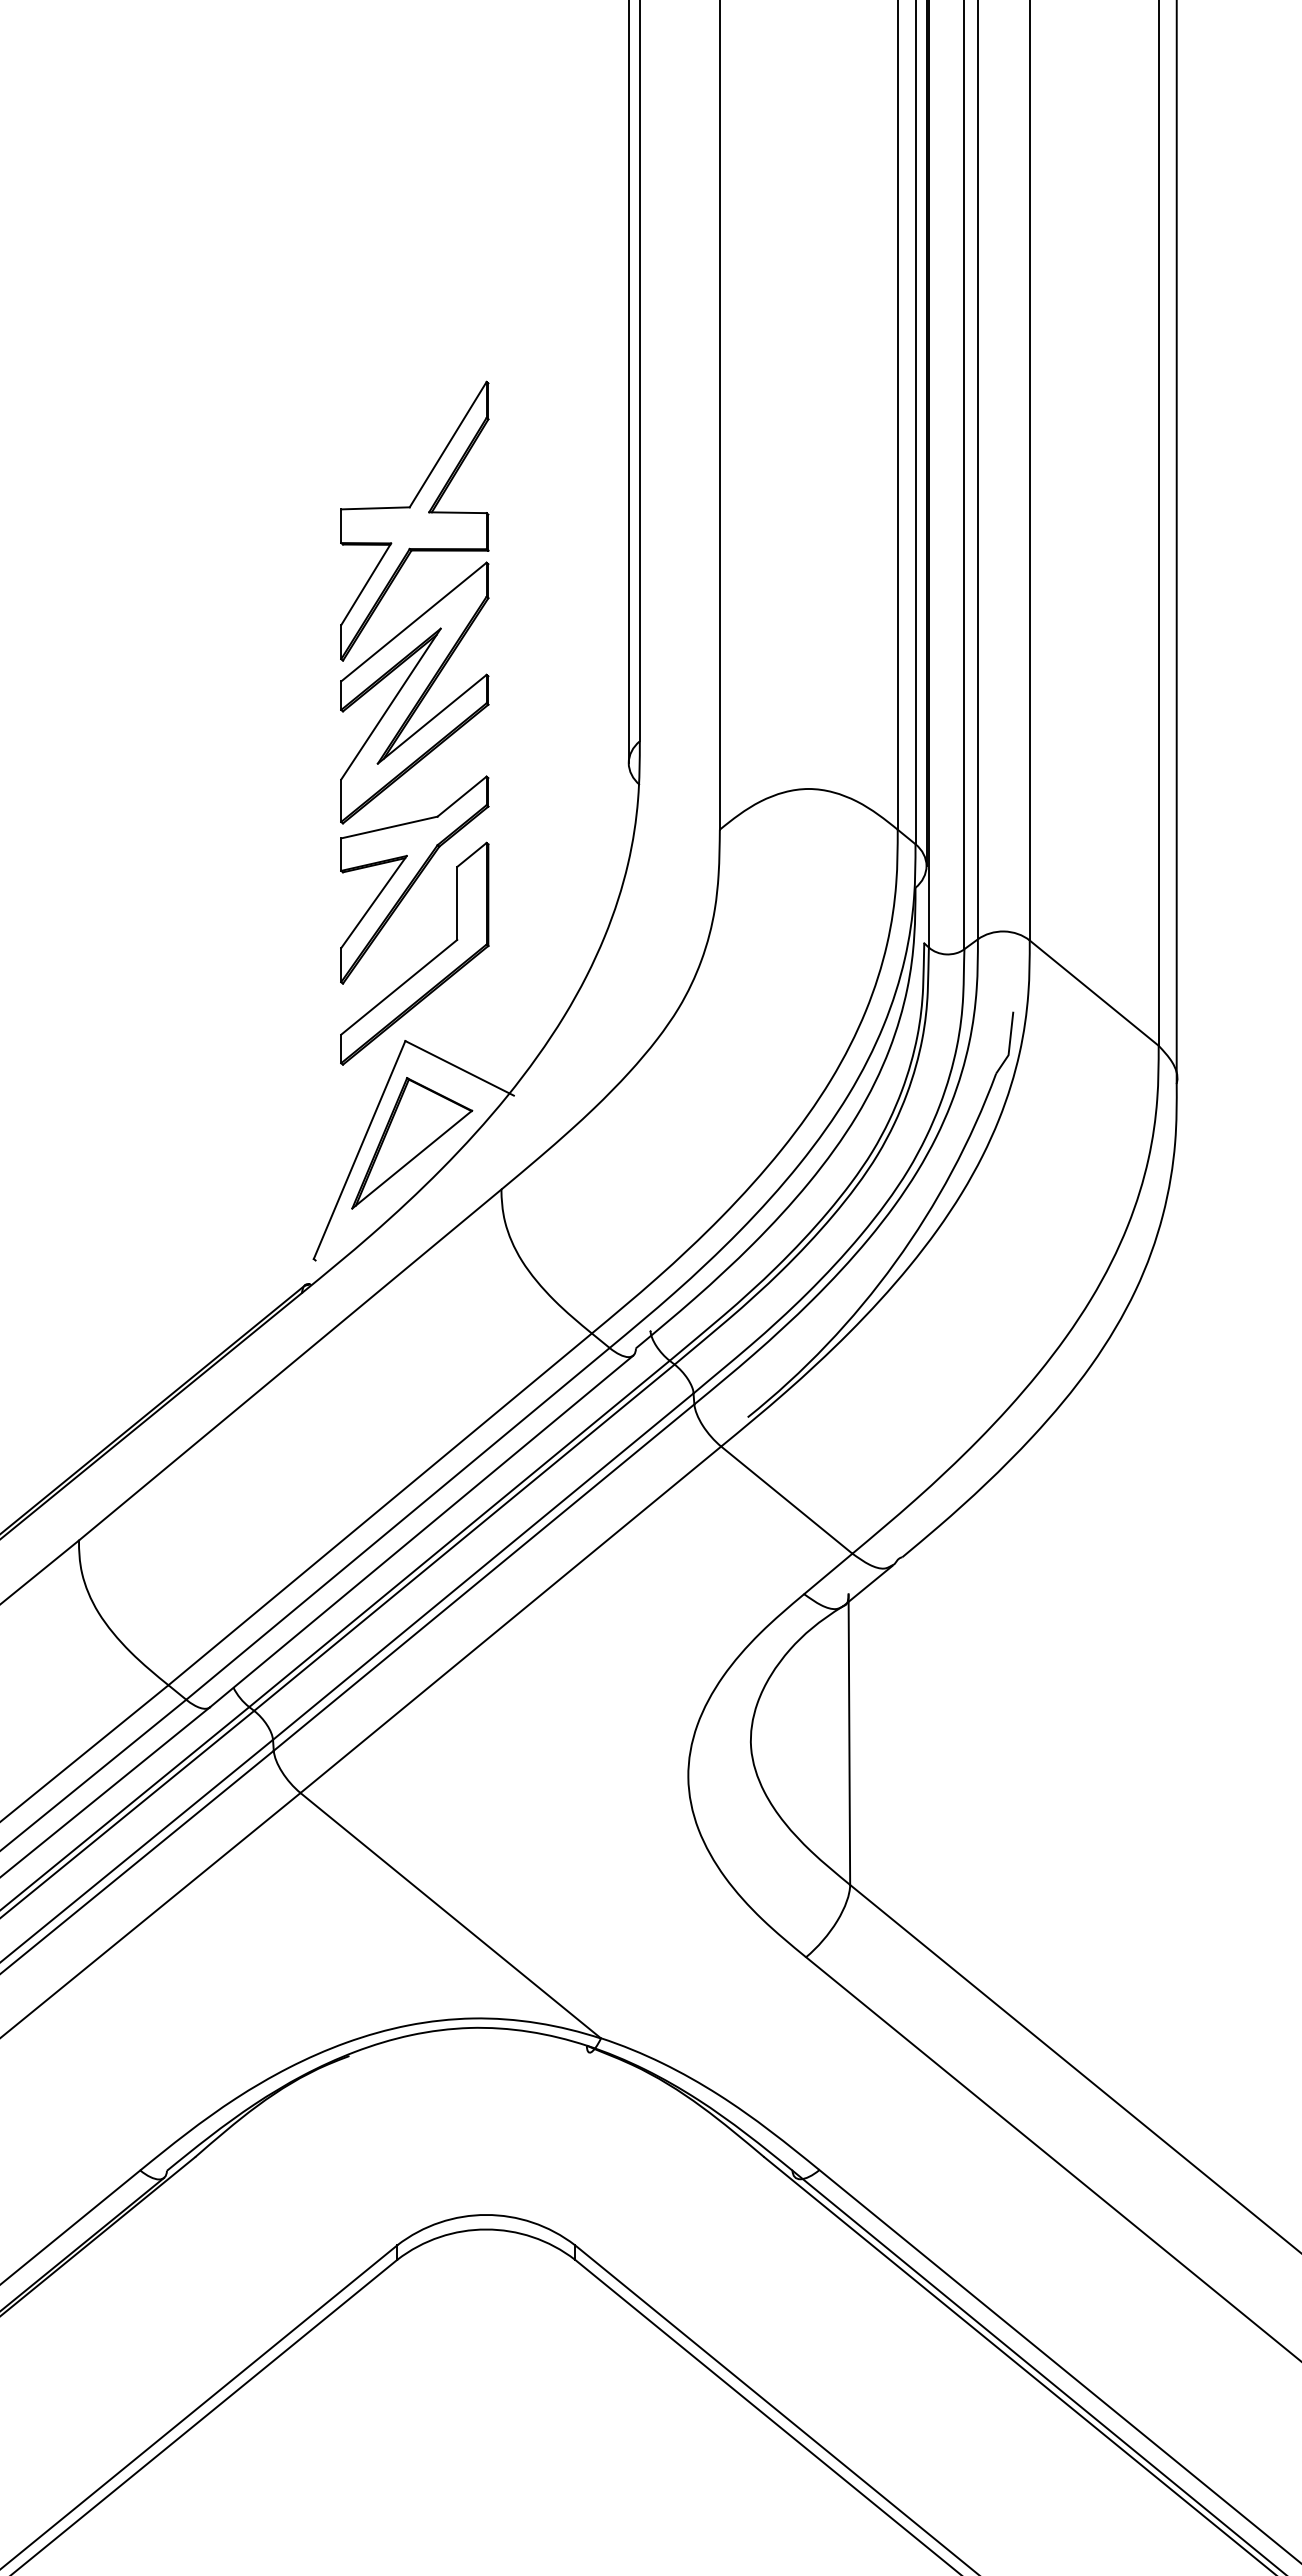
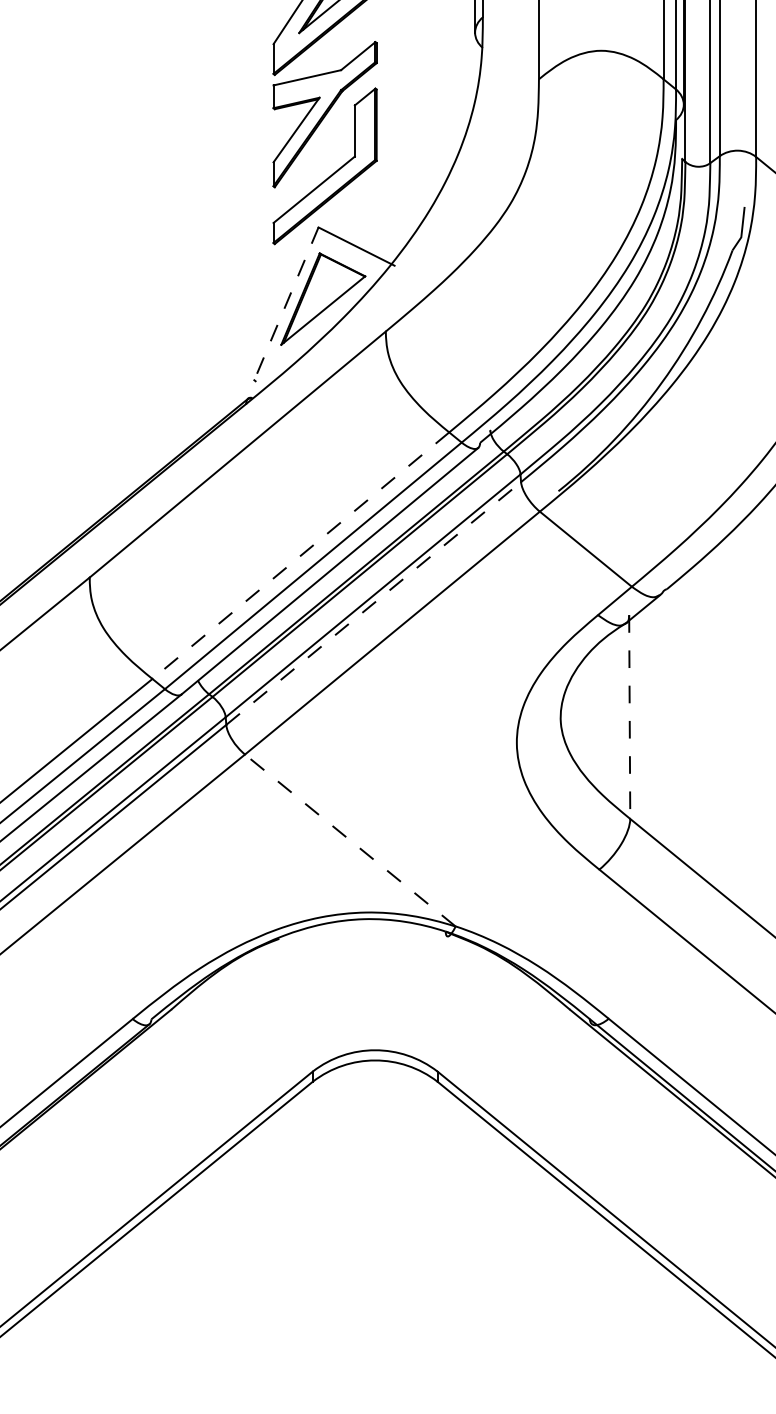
line: (359, 1150) -> (286, 304), solid -> dashed
line: (379, 1509) -> (300, 555), solid -> dashed
line: (484, 1577) -> (373, 603), solid -> dashed
line: (849, 1740) -> (629, 717), solid -> dashed
line: (450, 1915) -> (350, 840), solid -> dashed

